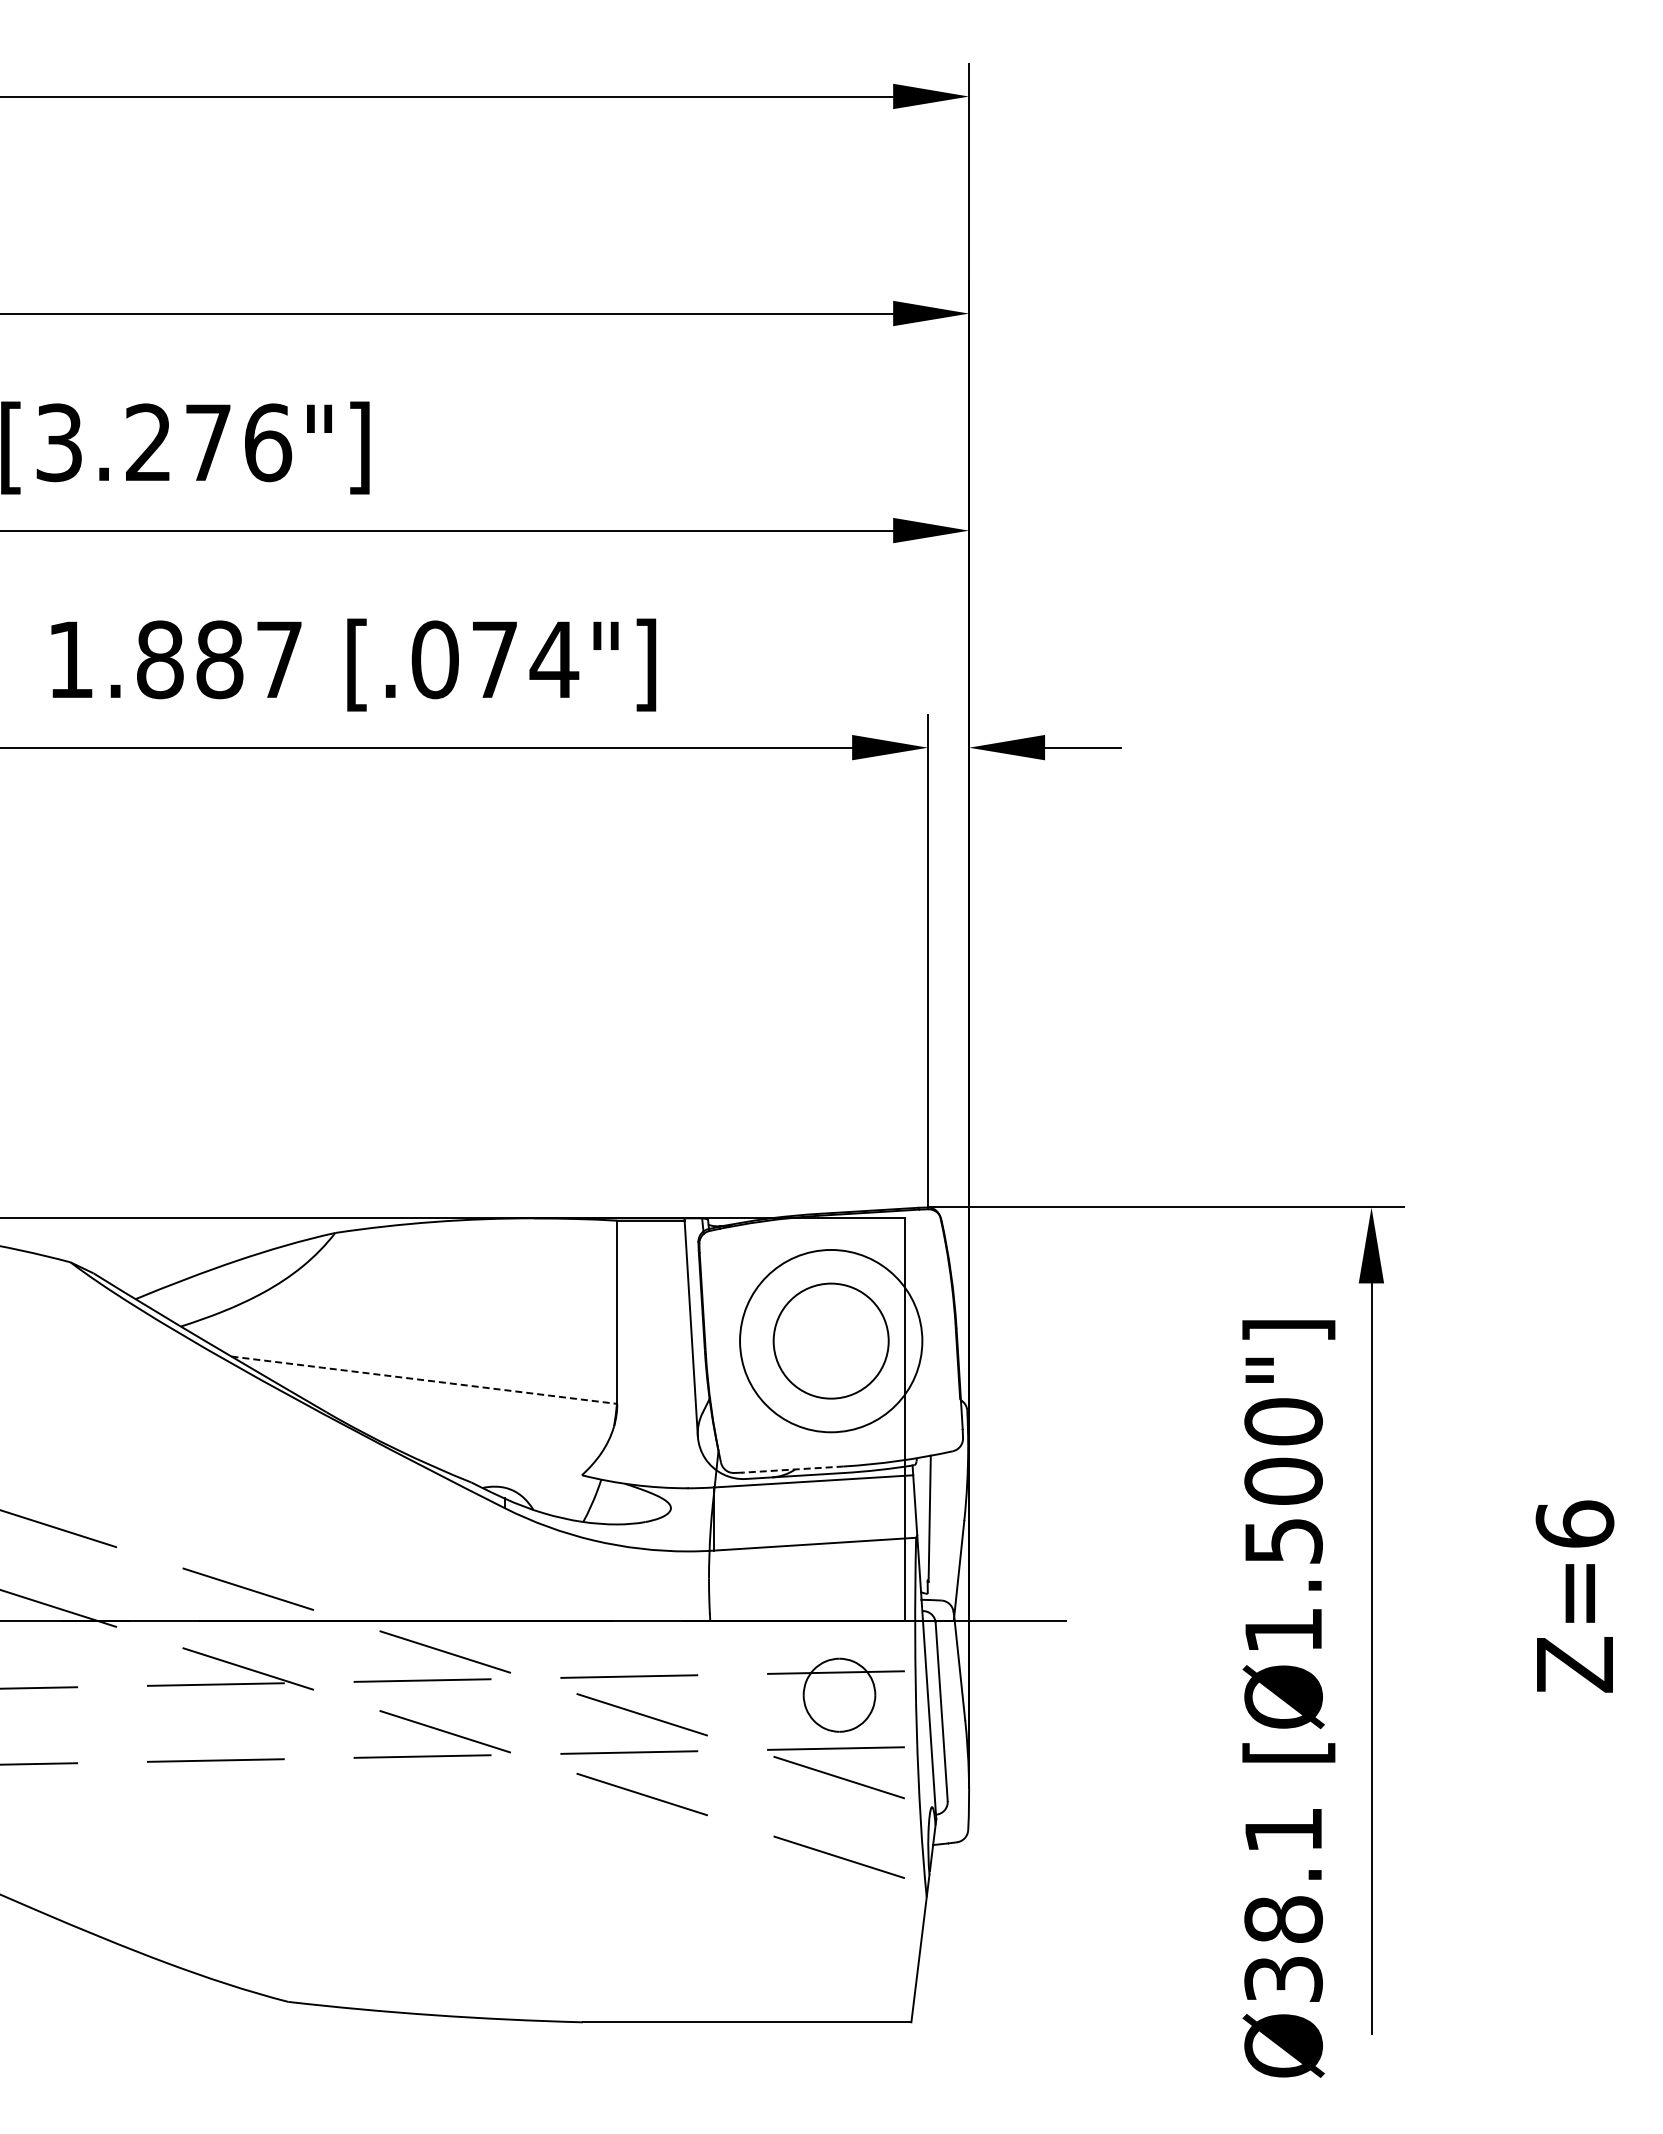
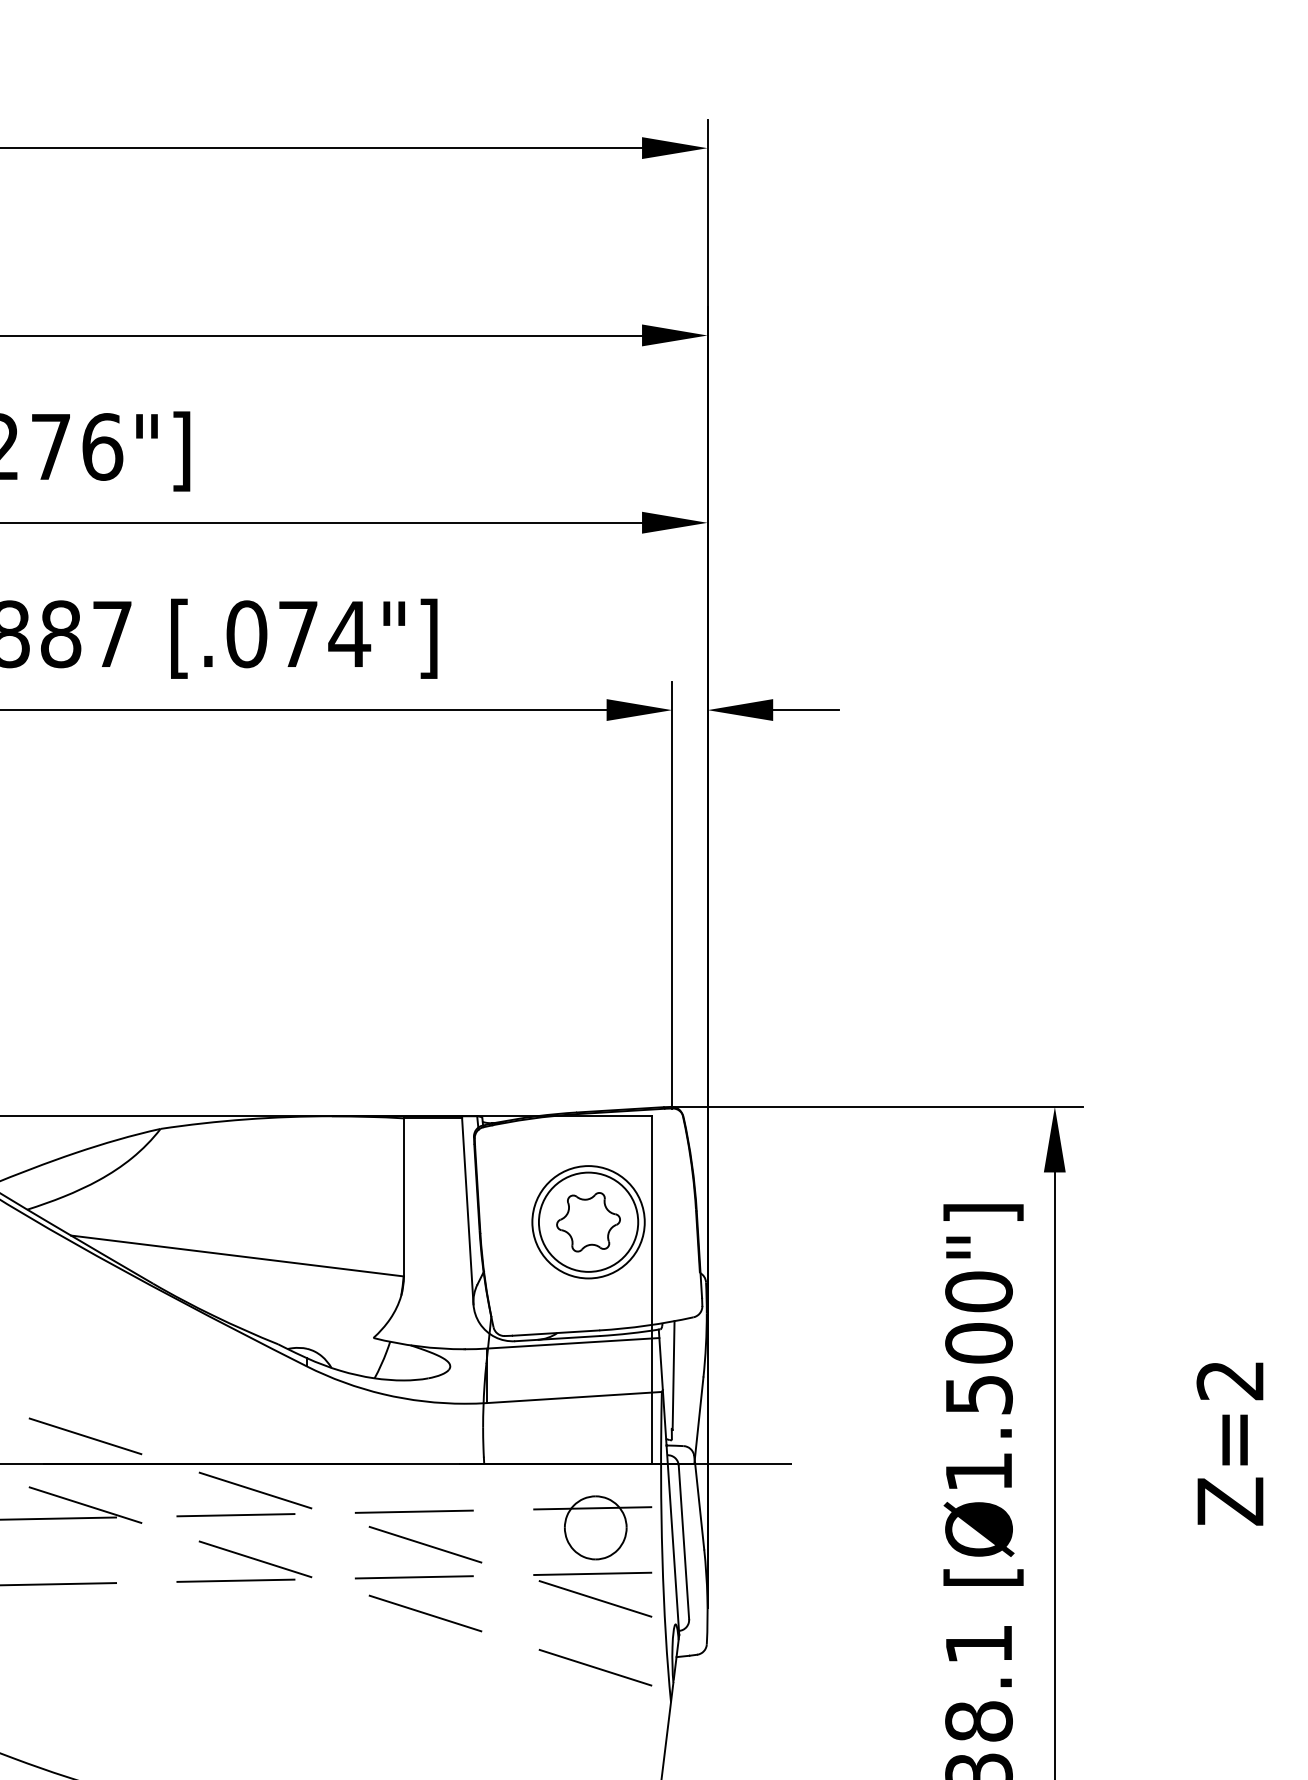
part: (830, 1340) -> (587, 1221), added
circle: (831, 1341) -> (588, 1222), size x0.71
line: (424, 1380) -> (237, 1256), dashed -> solid
line: (793, 1469) -> (556, 1333), dashed -> solid
text: (1574, 1523) -> (1230, 1379), Z=6 -> Z=2

